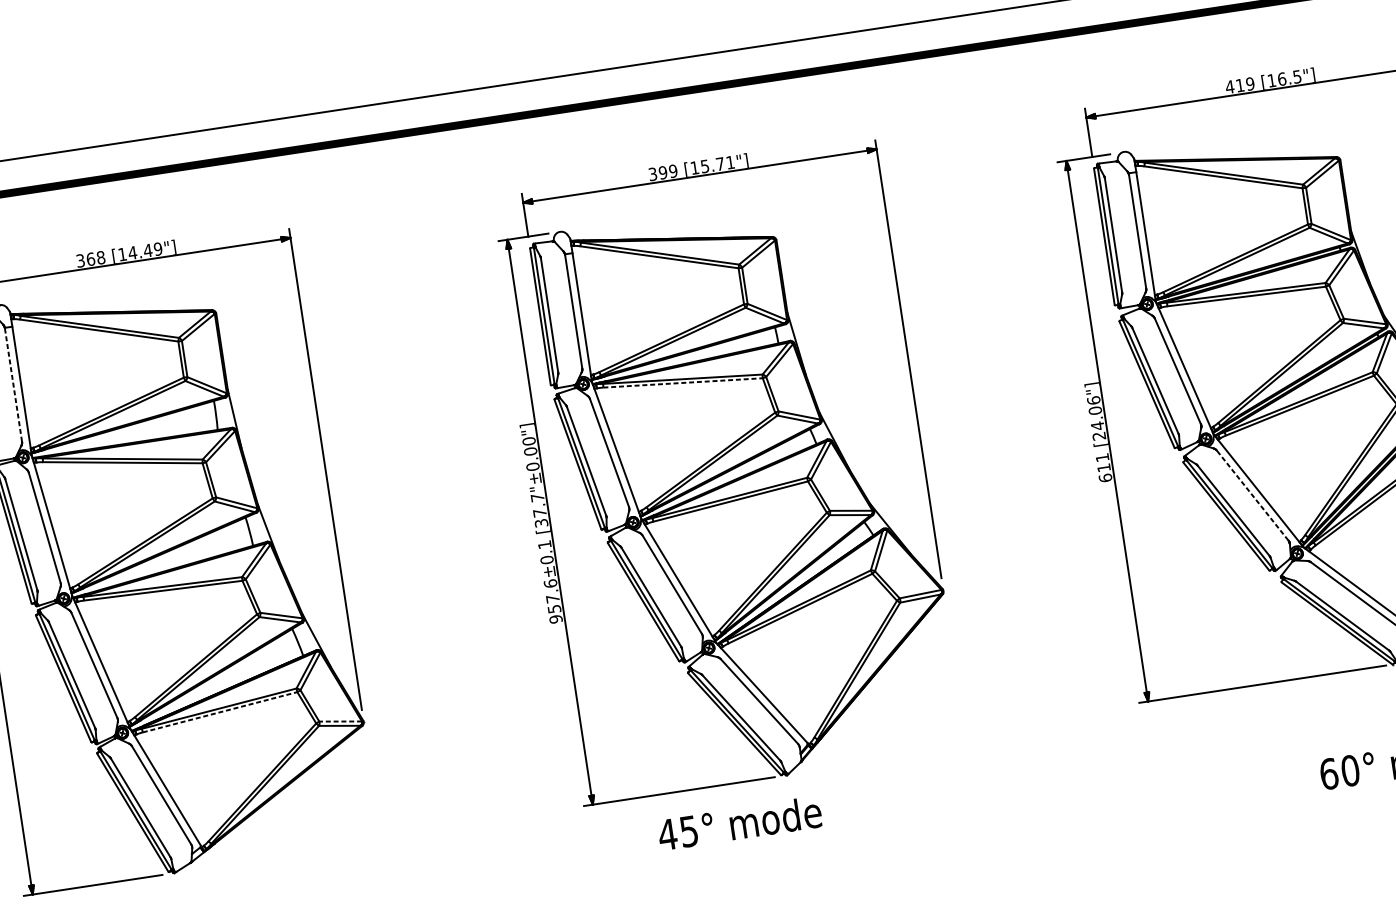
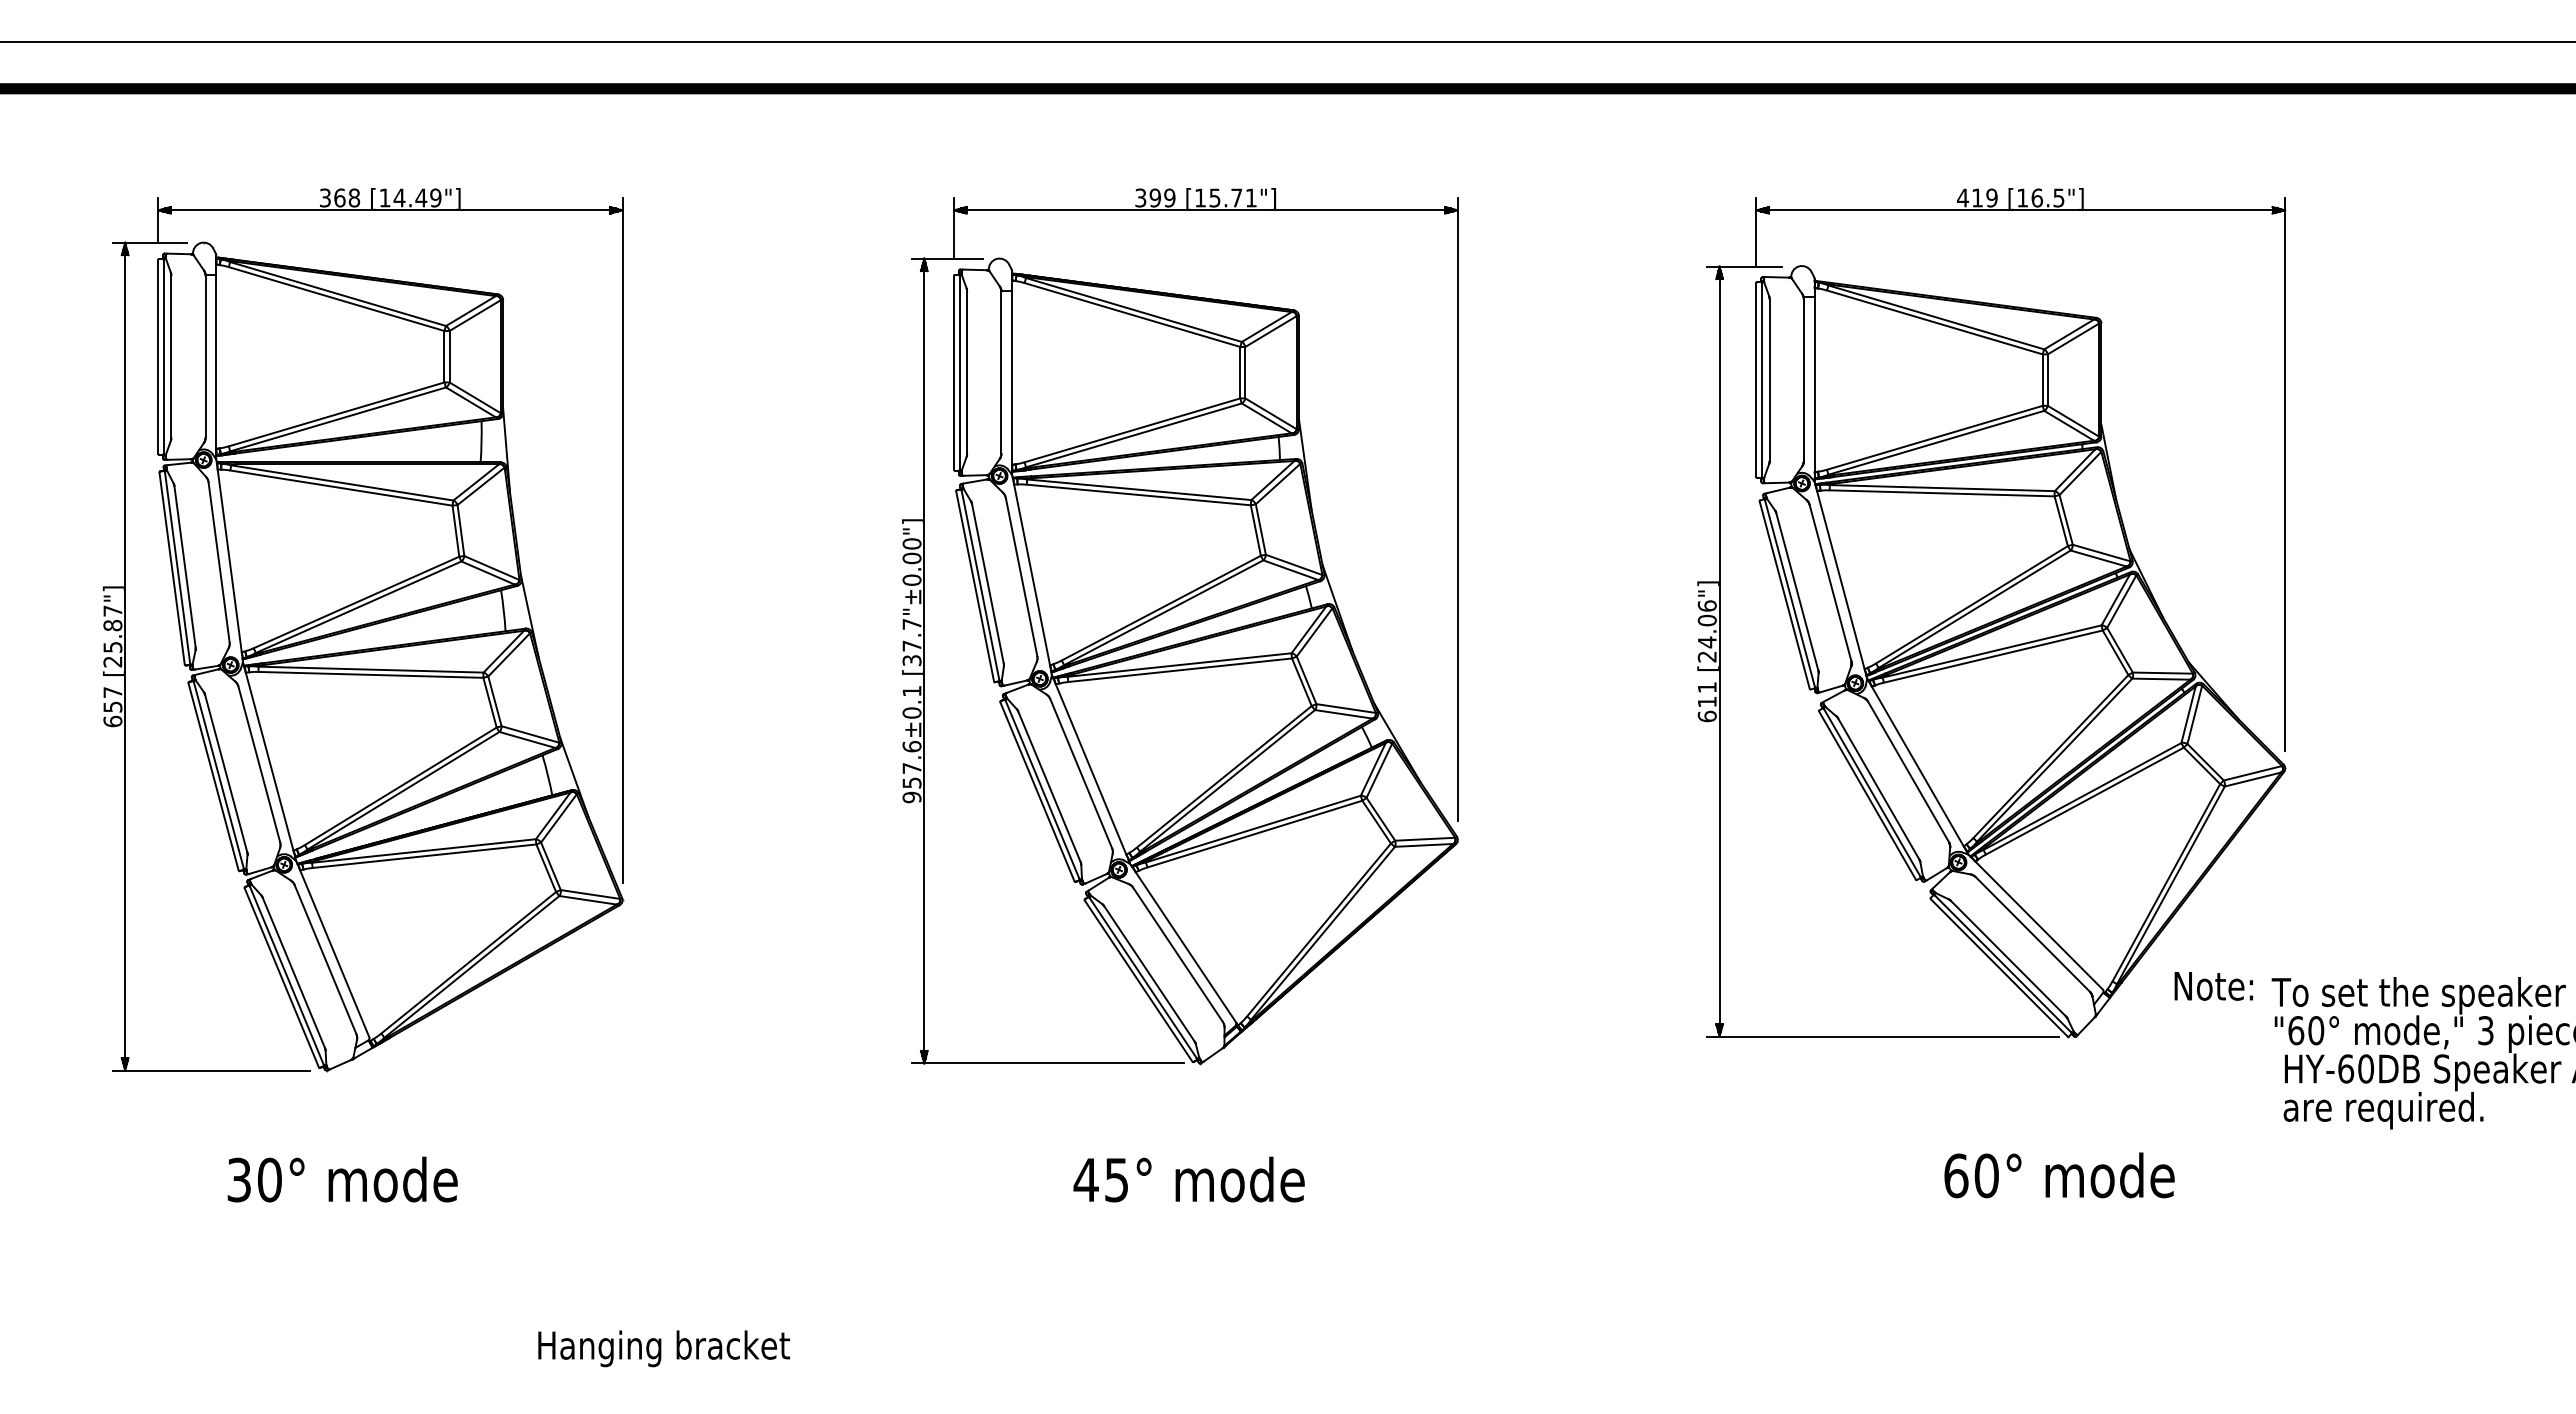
line: (683, 383) -> (1139, 495), dashed -> solid
line: (13, 384) -> (205, 356), dashed -> solid
line: (1252, 495) -> (1908, 771), dashed -> solid
line: (220, 712) -> (425, 856), dashed -> solid
line: (340, 721) -> (590, 894), dashed -> solid
text: (739, 823) -> (1188, 1179), moved

